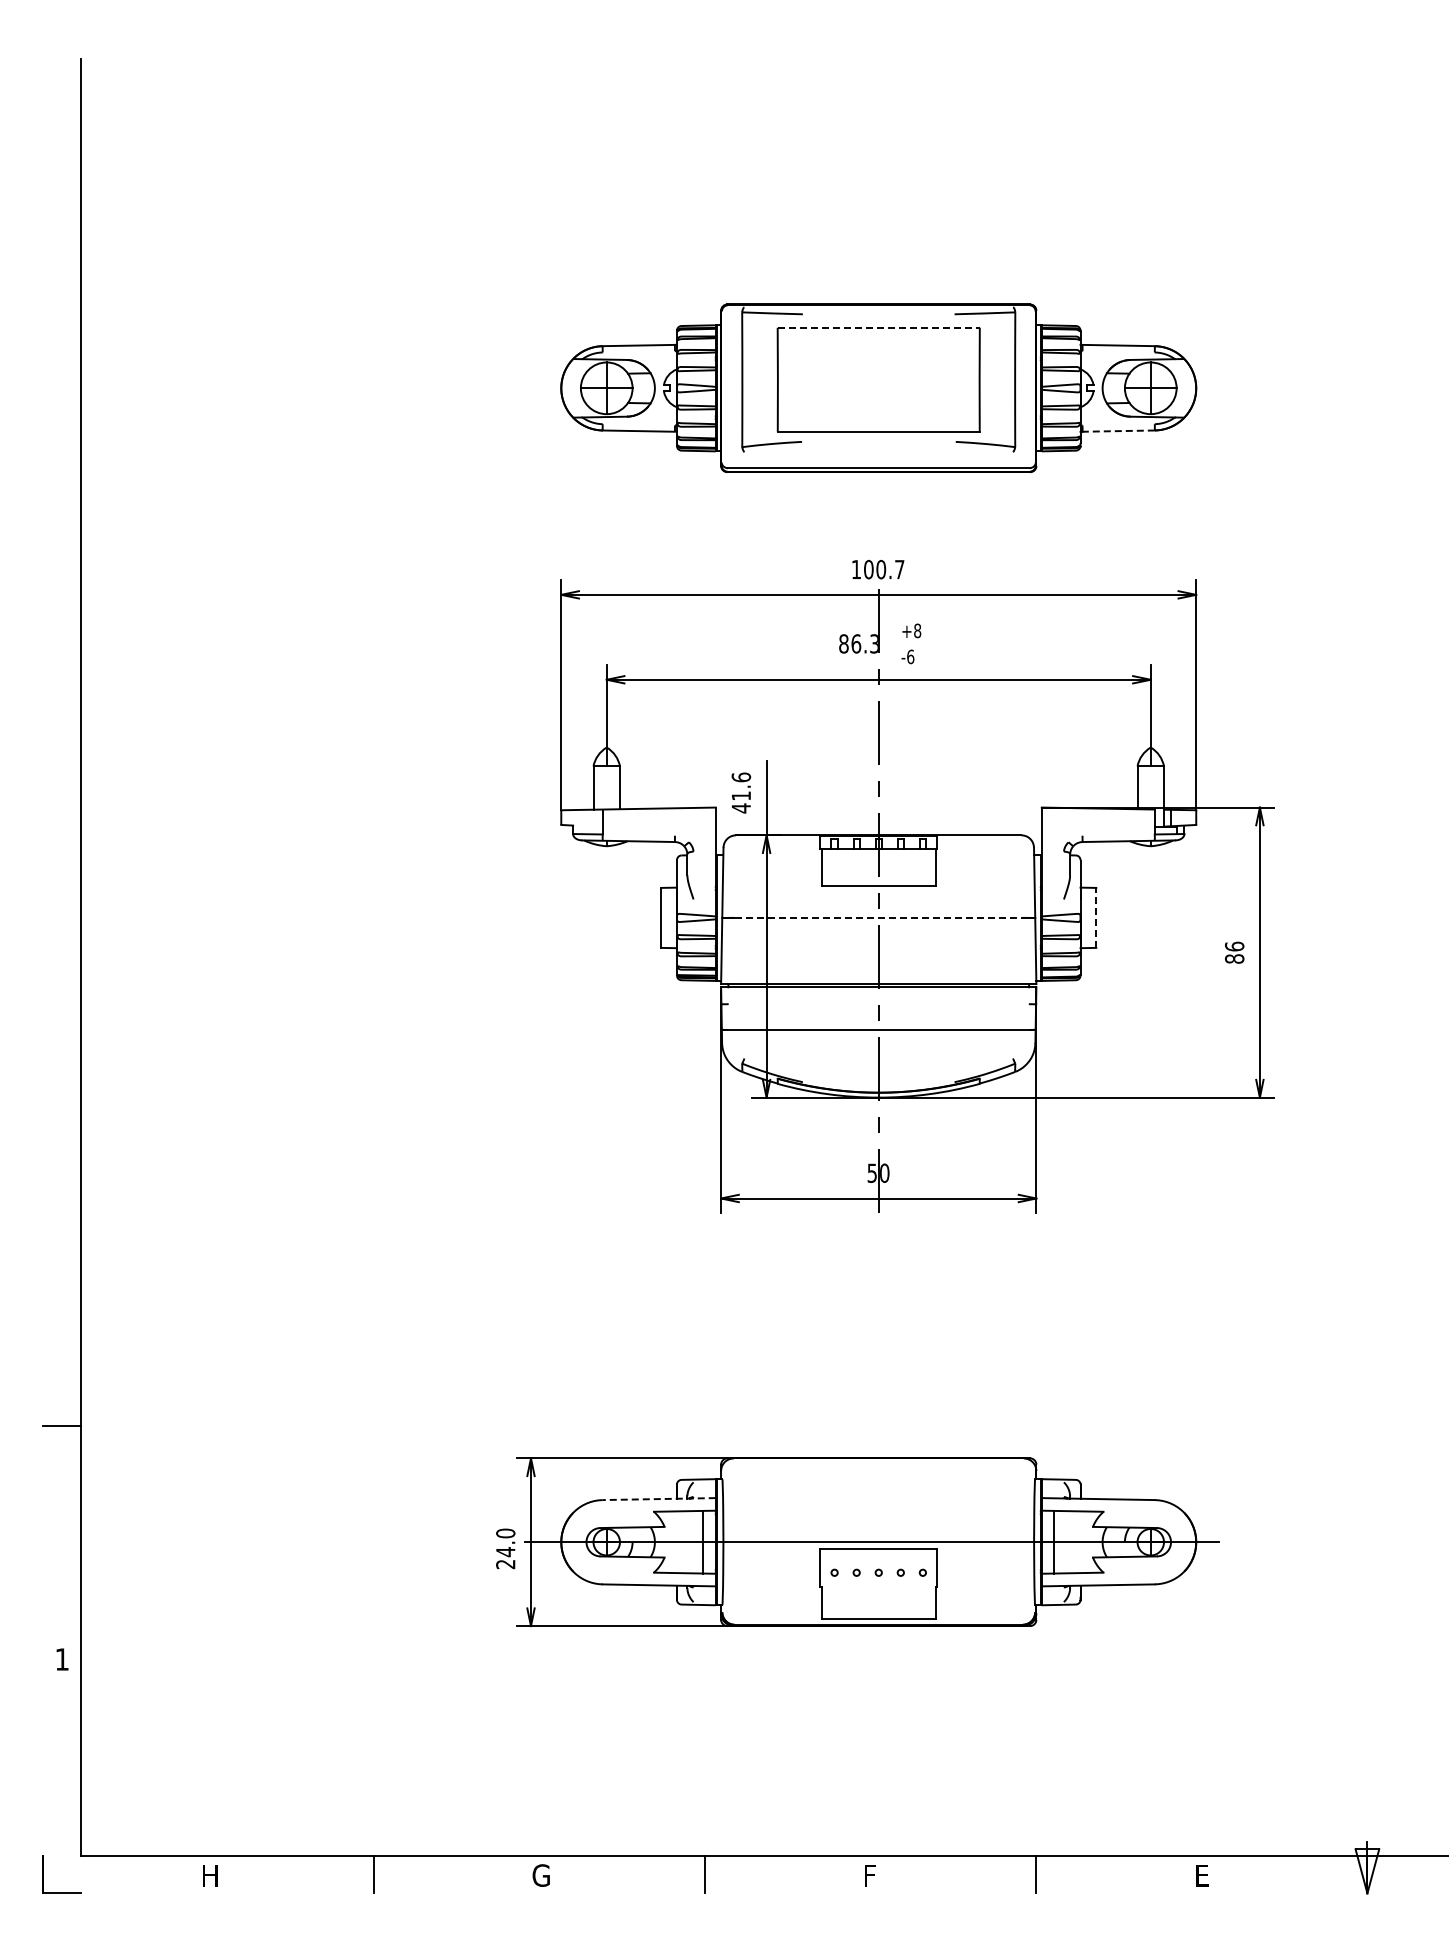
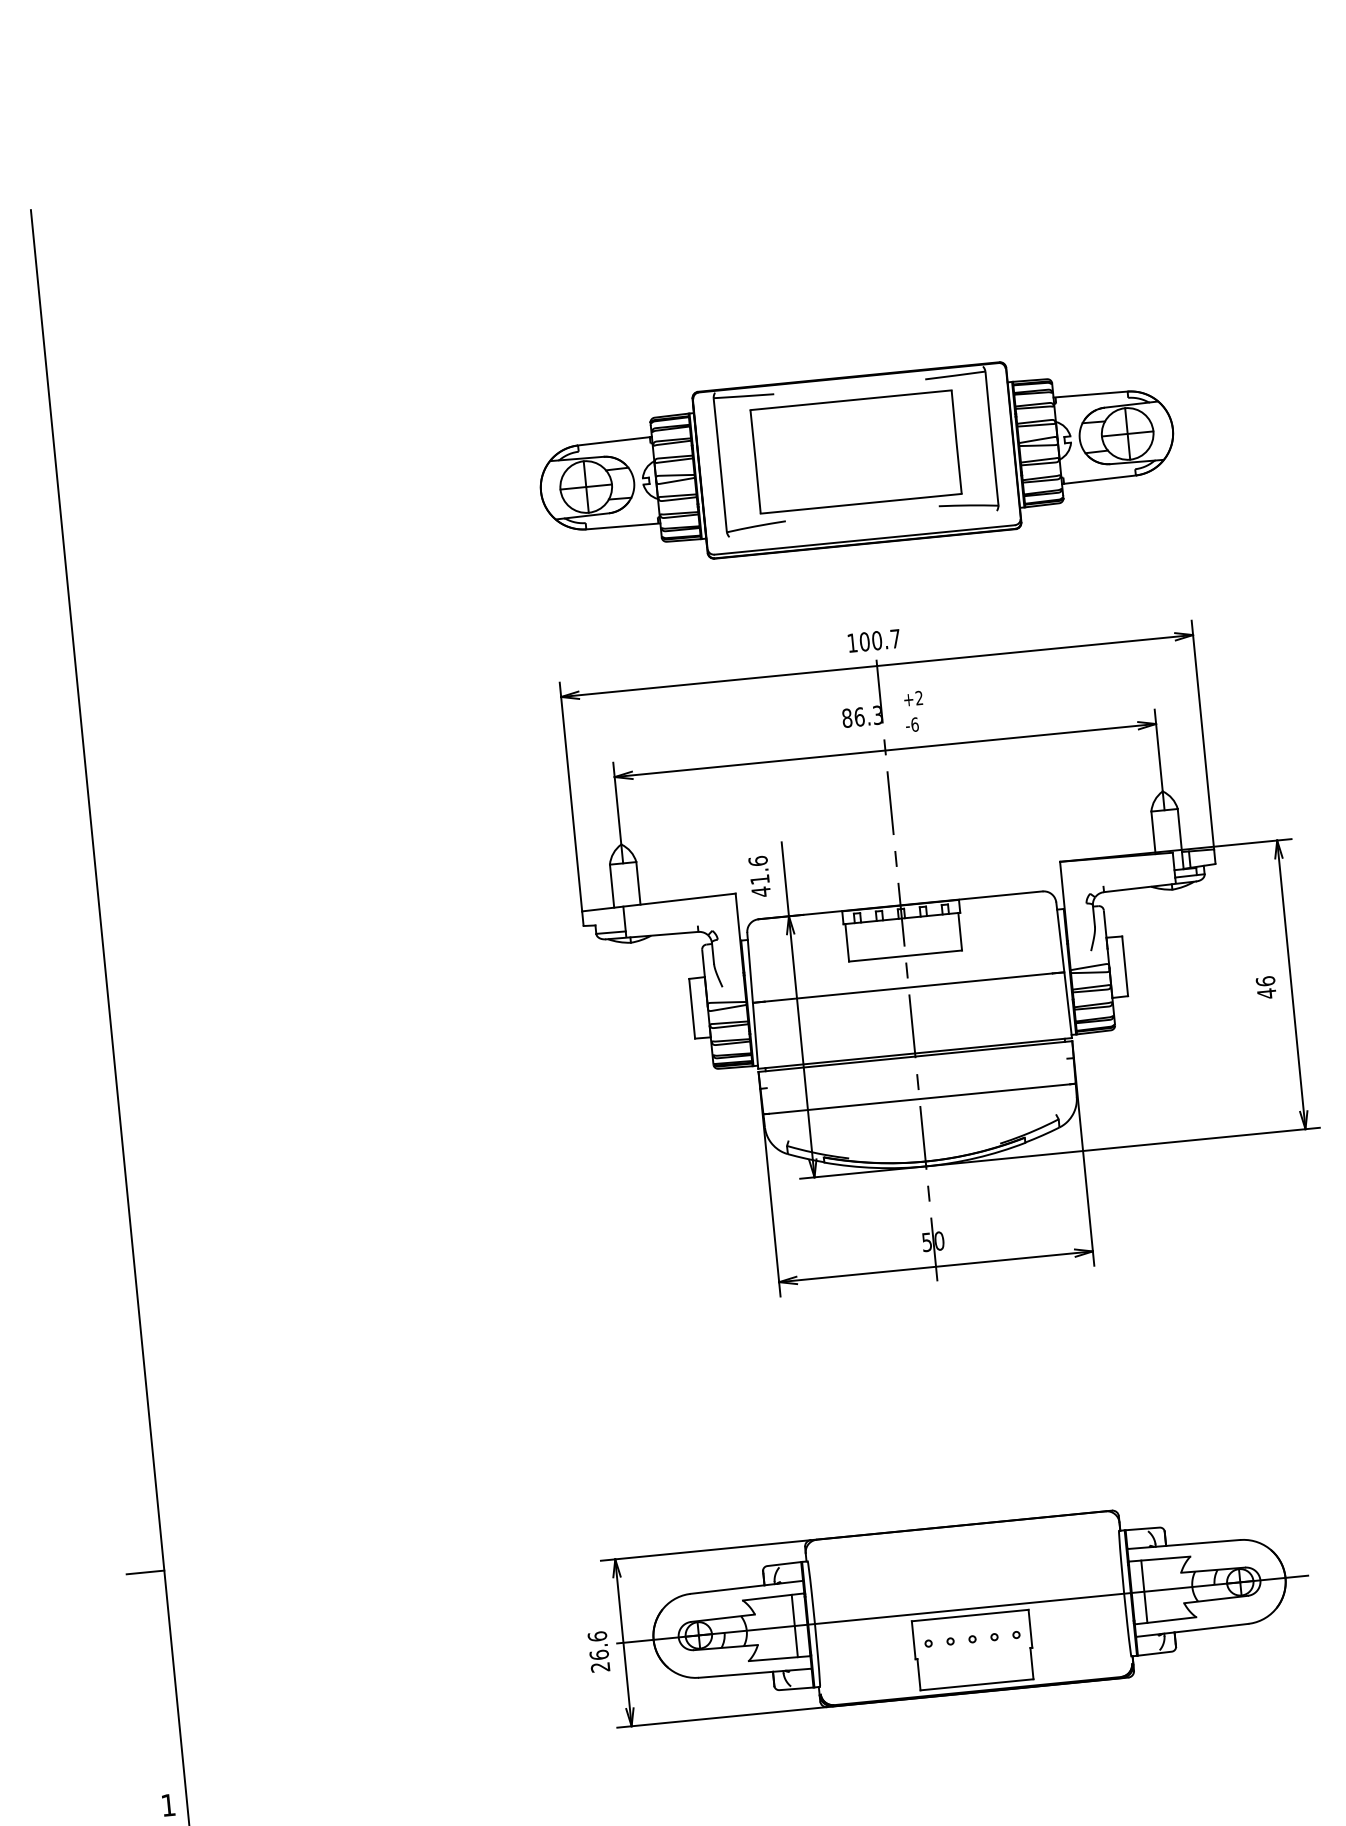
line: (879, 327) -> (851, 399), dashed -> solid
line: (1117, 431) -> (1098, 480), dashed -> solid
text: (917, 630) -> (919, 697), +8 -> +2
line: (878, 917) -> (908, 987), dashed -> solid
line: (1096, 917) -> (1125, 965), dashed -> solid
text: (1234, 959) -> (1266, 994), 86 -> 46
line: (659, 1499) -> (747, 1587), dashed -> solid
text: (505, 1542) -> (598, 1645), 24.0 -> 26.6

